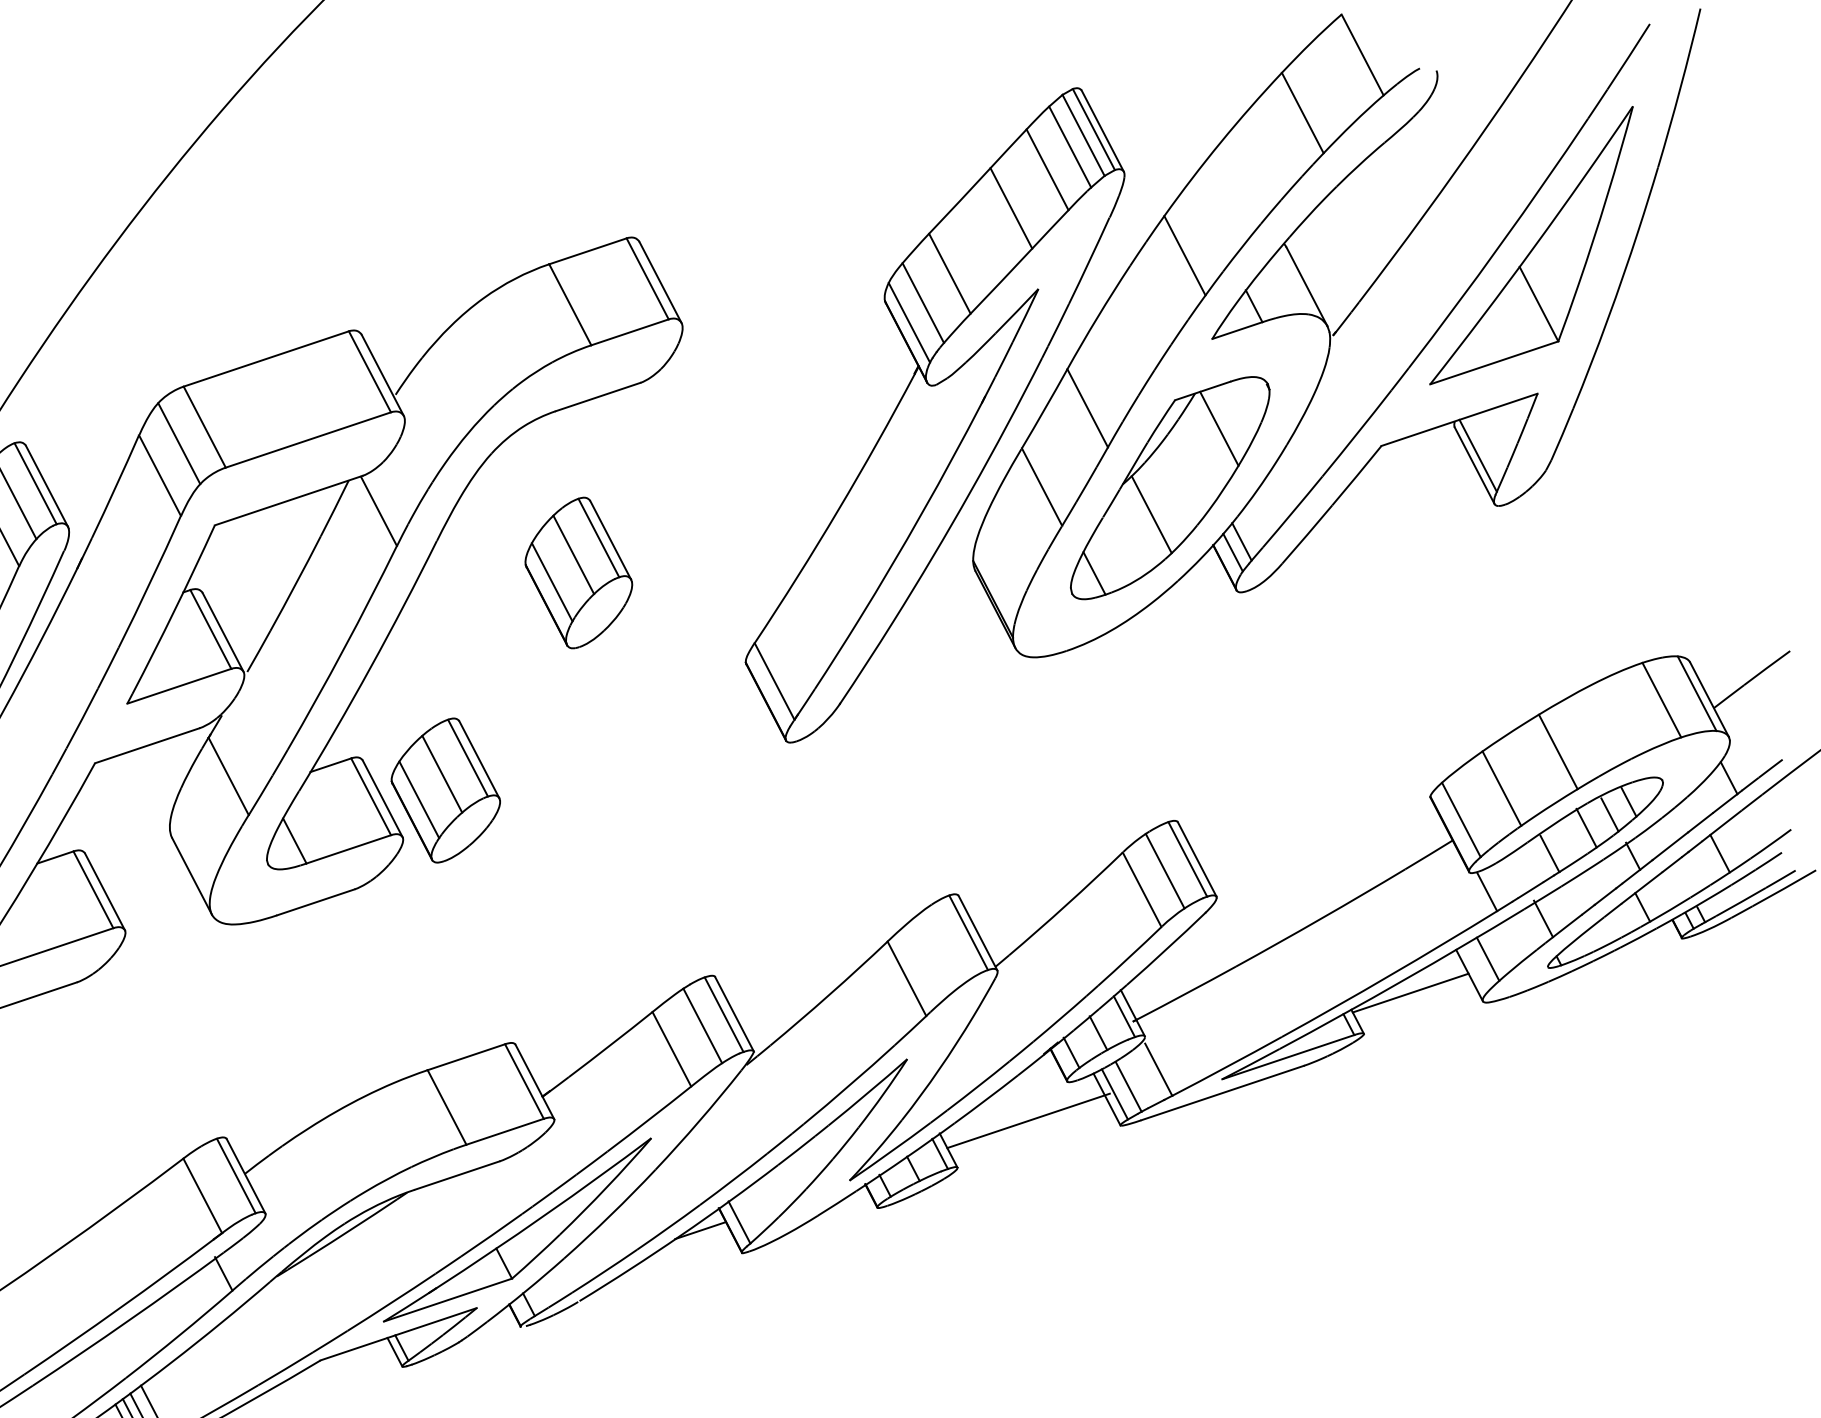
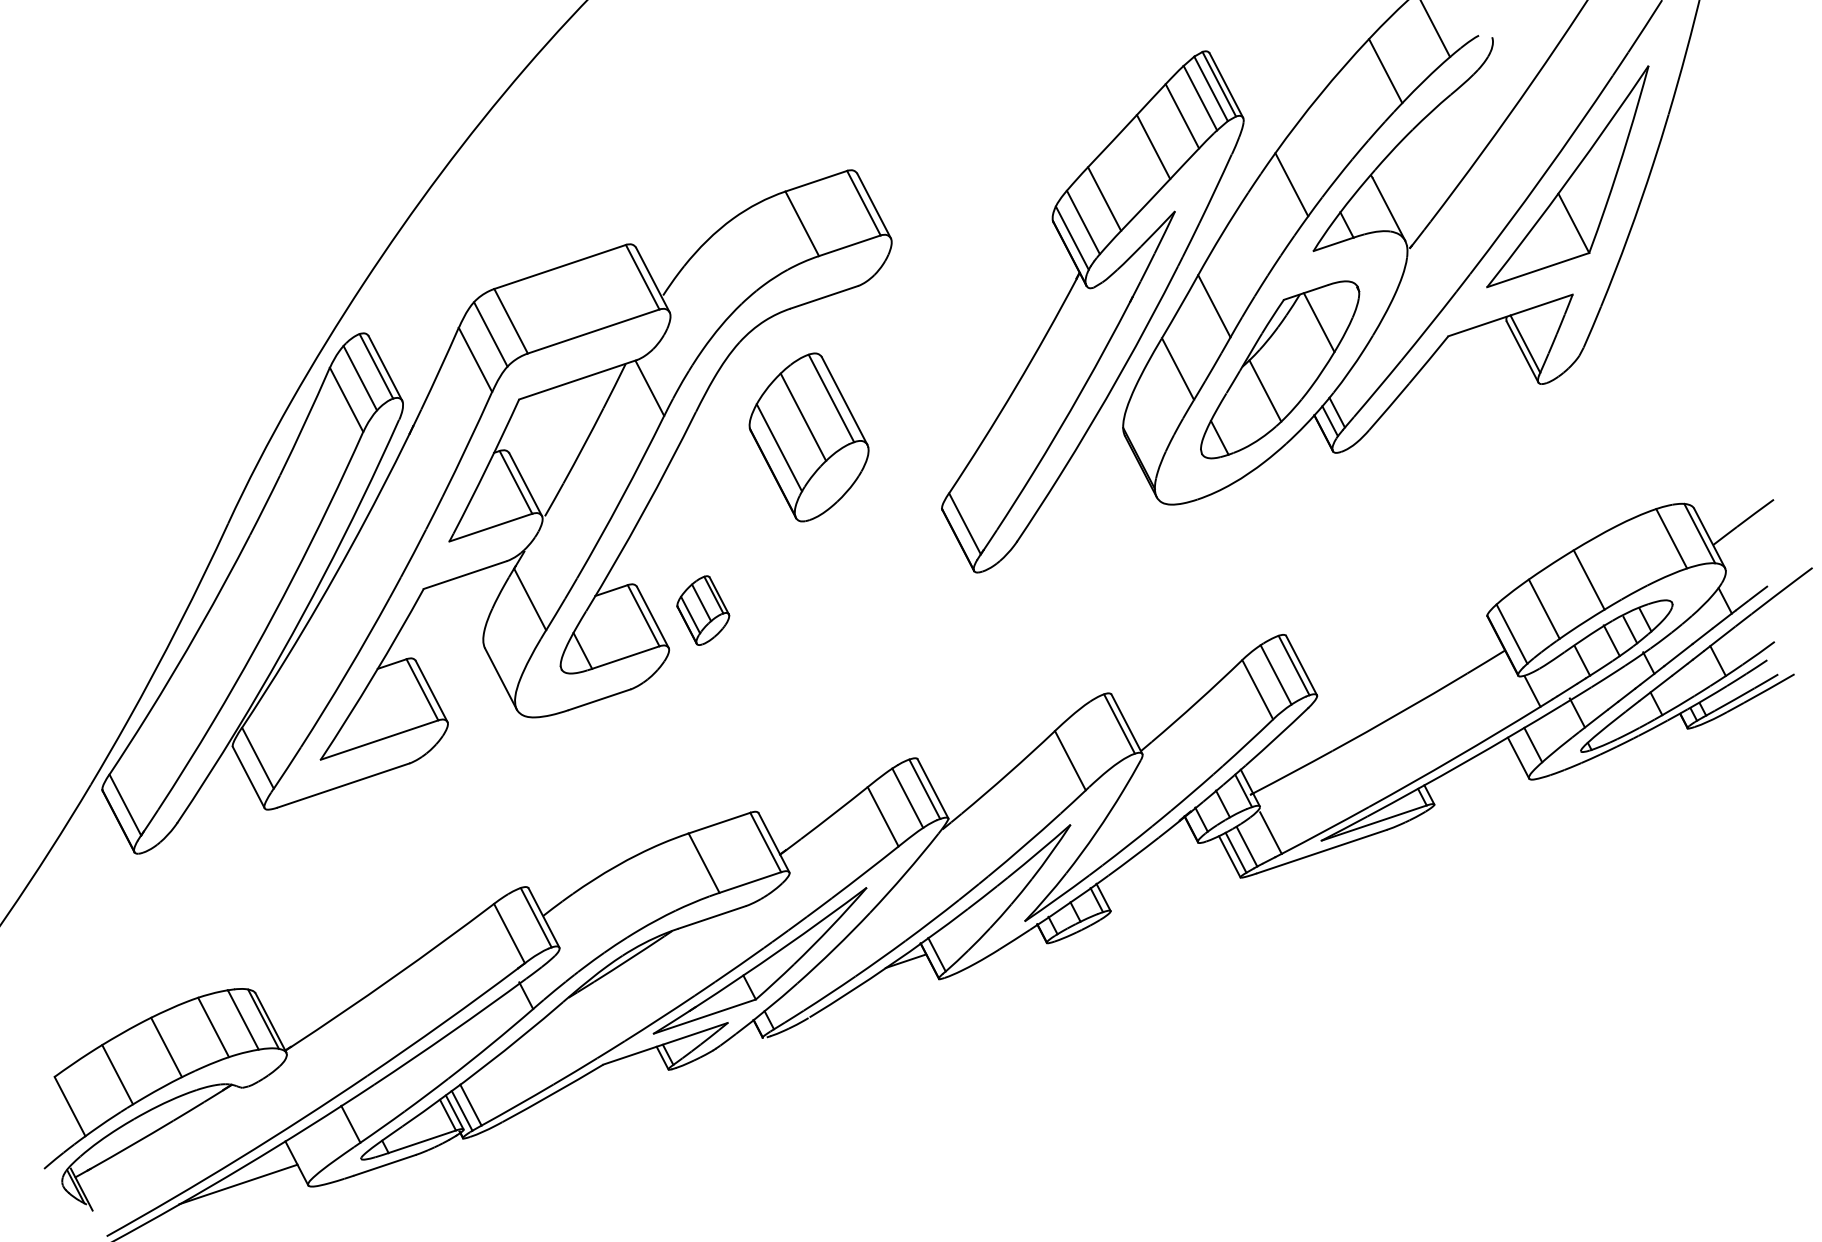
part: (578, 573) -> (808, 437), size x1.4
part: (446, 790) -> (703, 610), size x0.6
line: (1410, 992) -> (1471, 771), removed
line: (1028, 1120) -> (1167, 873), removed

